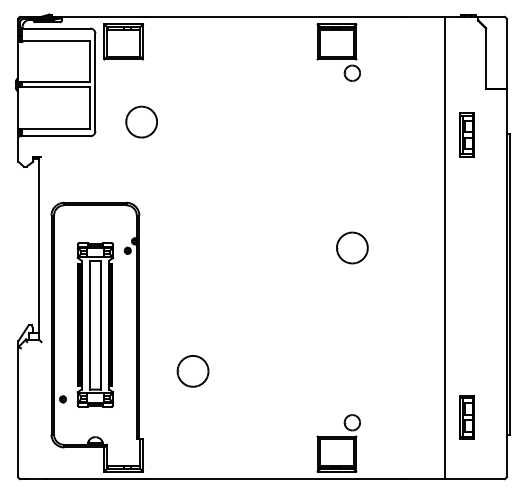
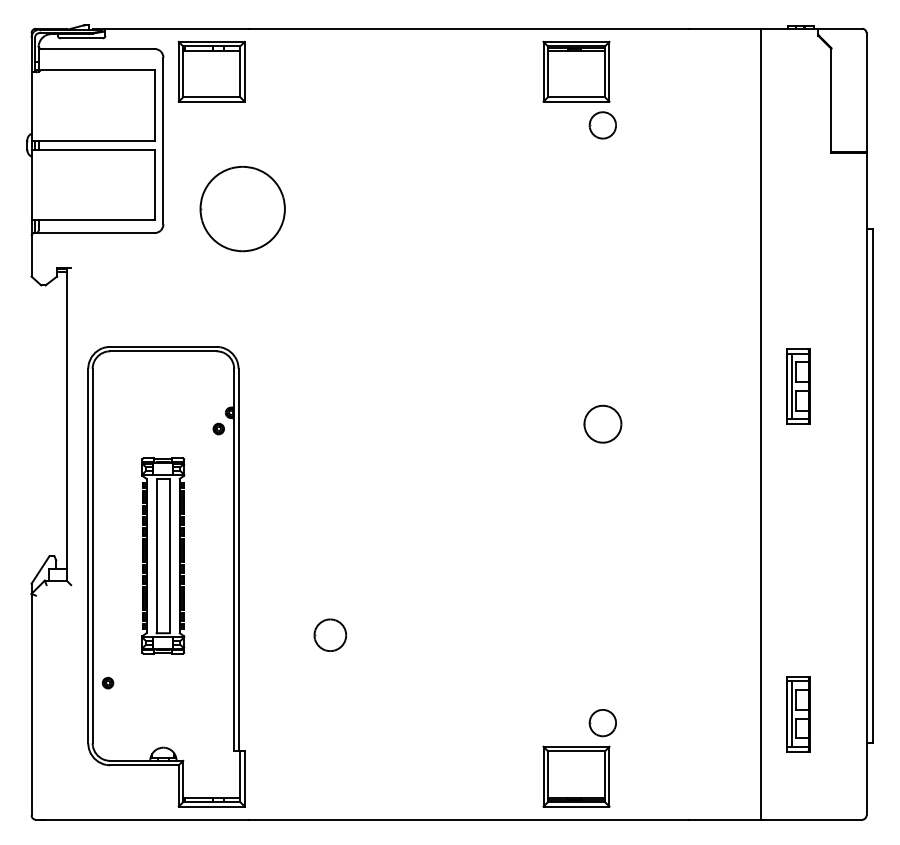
part: (141, 121) -> (242, 207), size x1.6
part: (466, 134) -> (798, 385), moved
part: (352, 247) -> (603, 423), size x0.7
part: (94, 324) -> (161, 555), size x0.7
part: (192, 371) -> (329, 635), size x0.6

